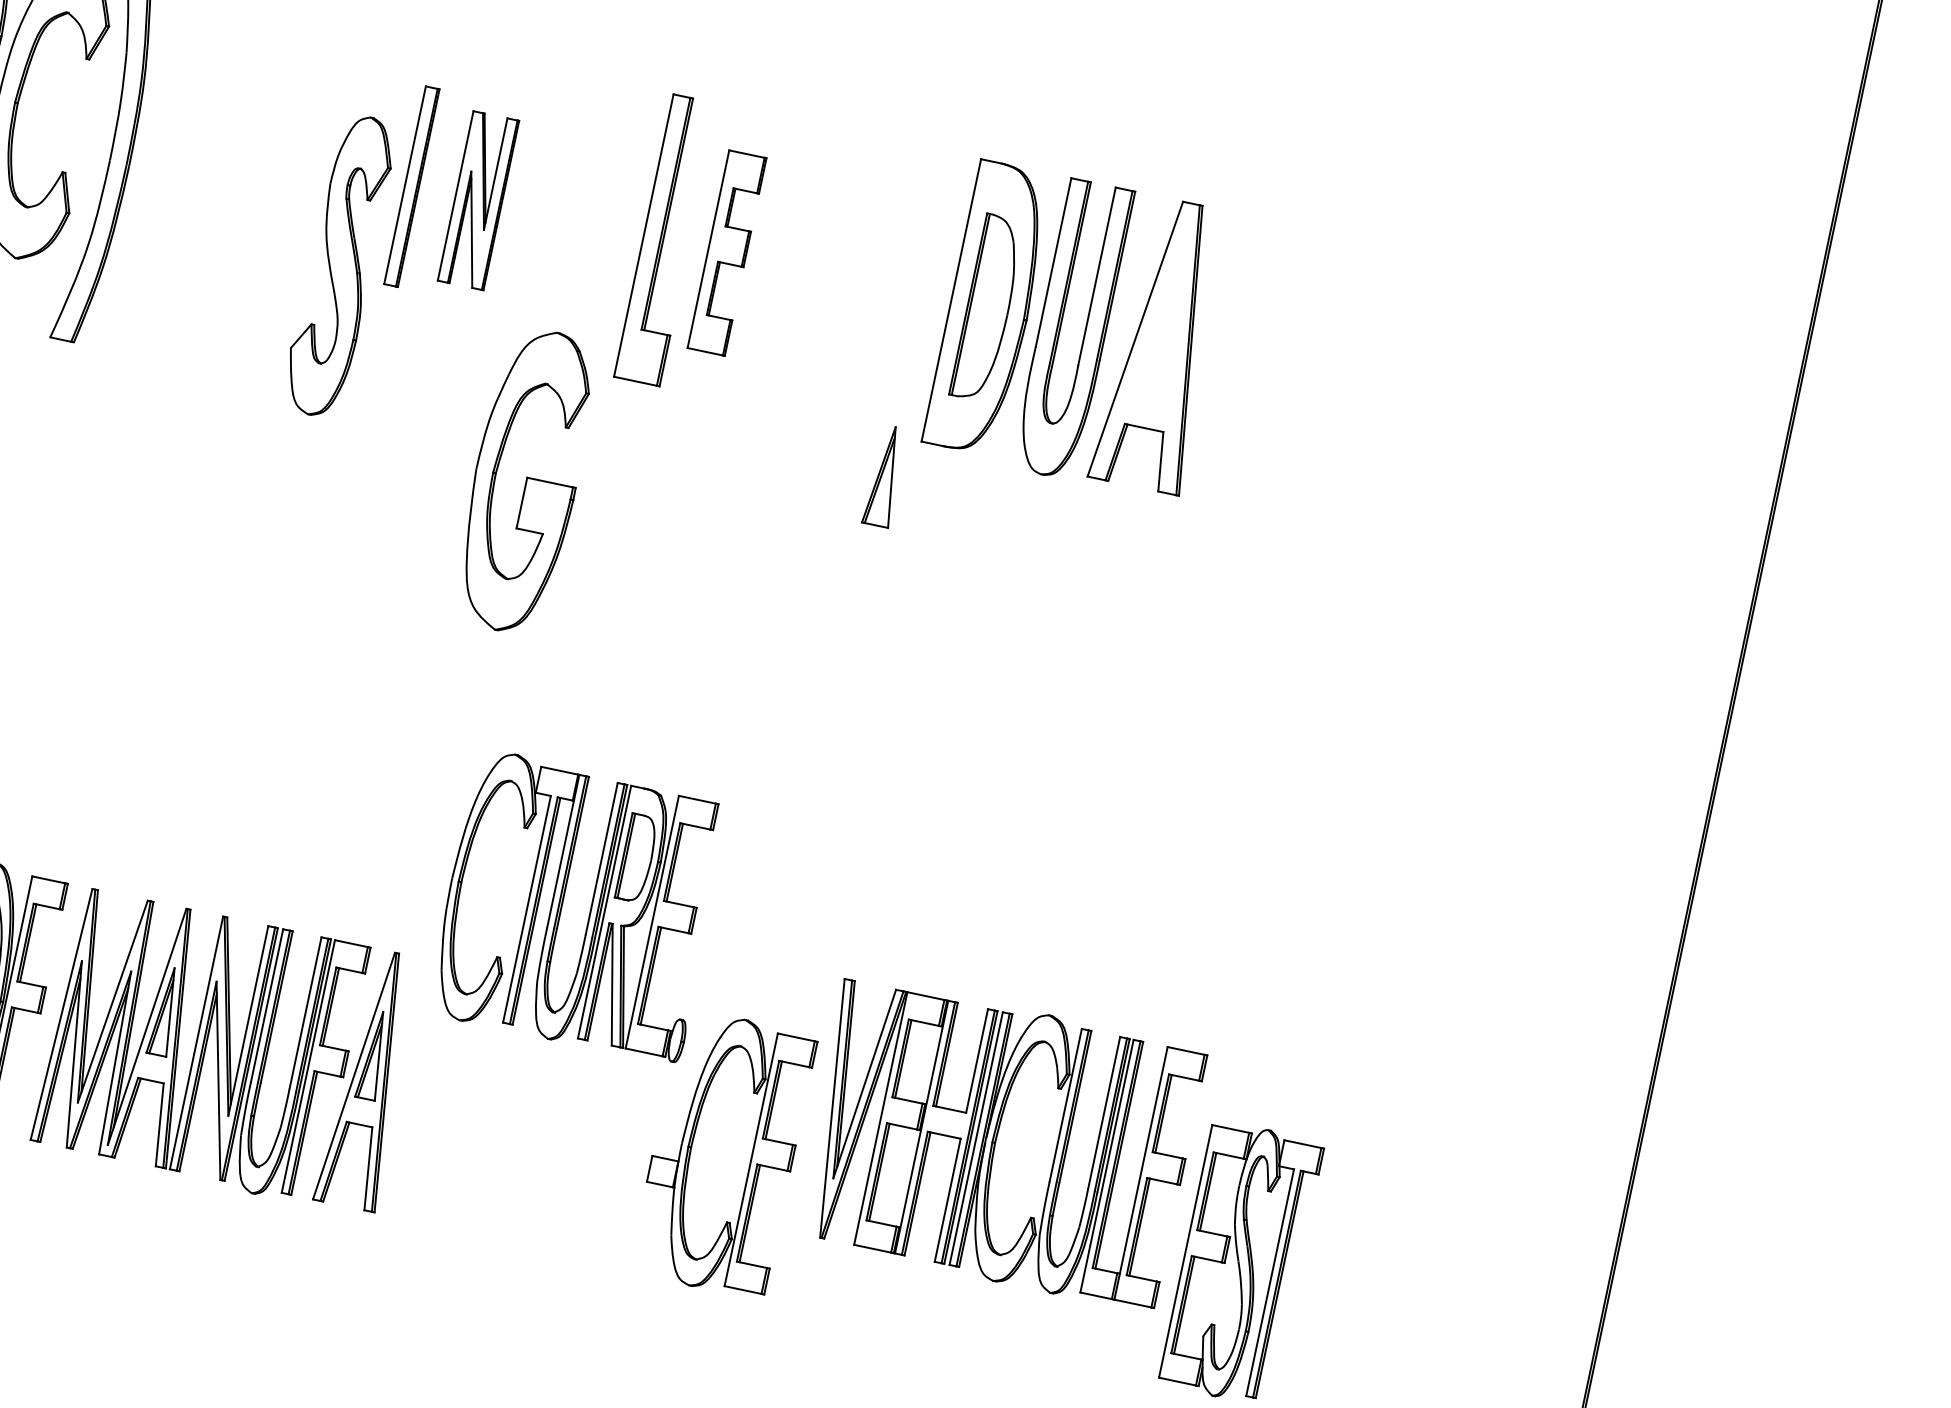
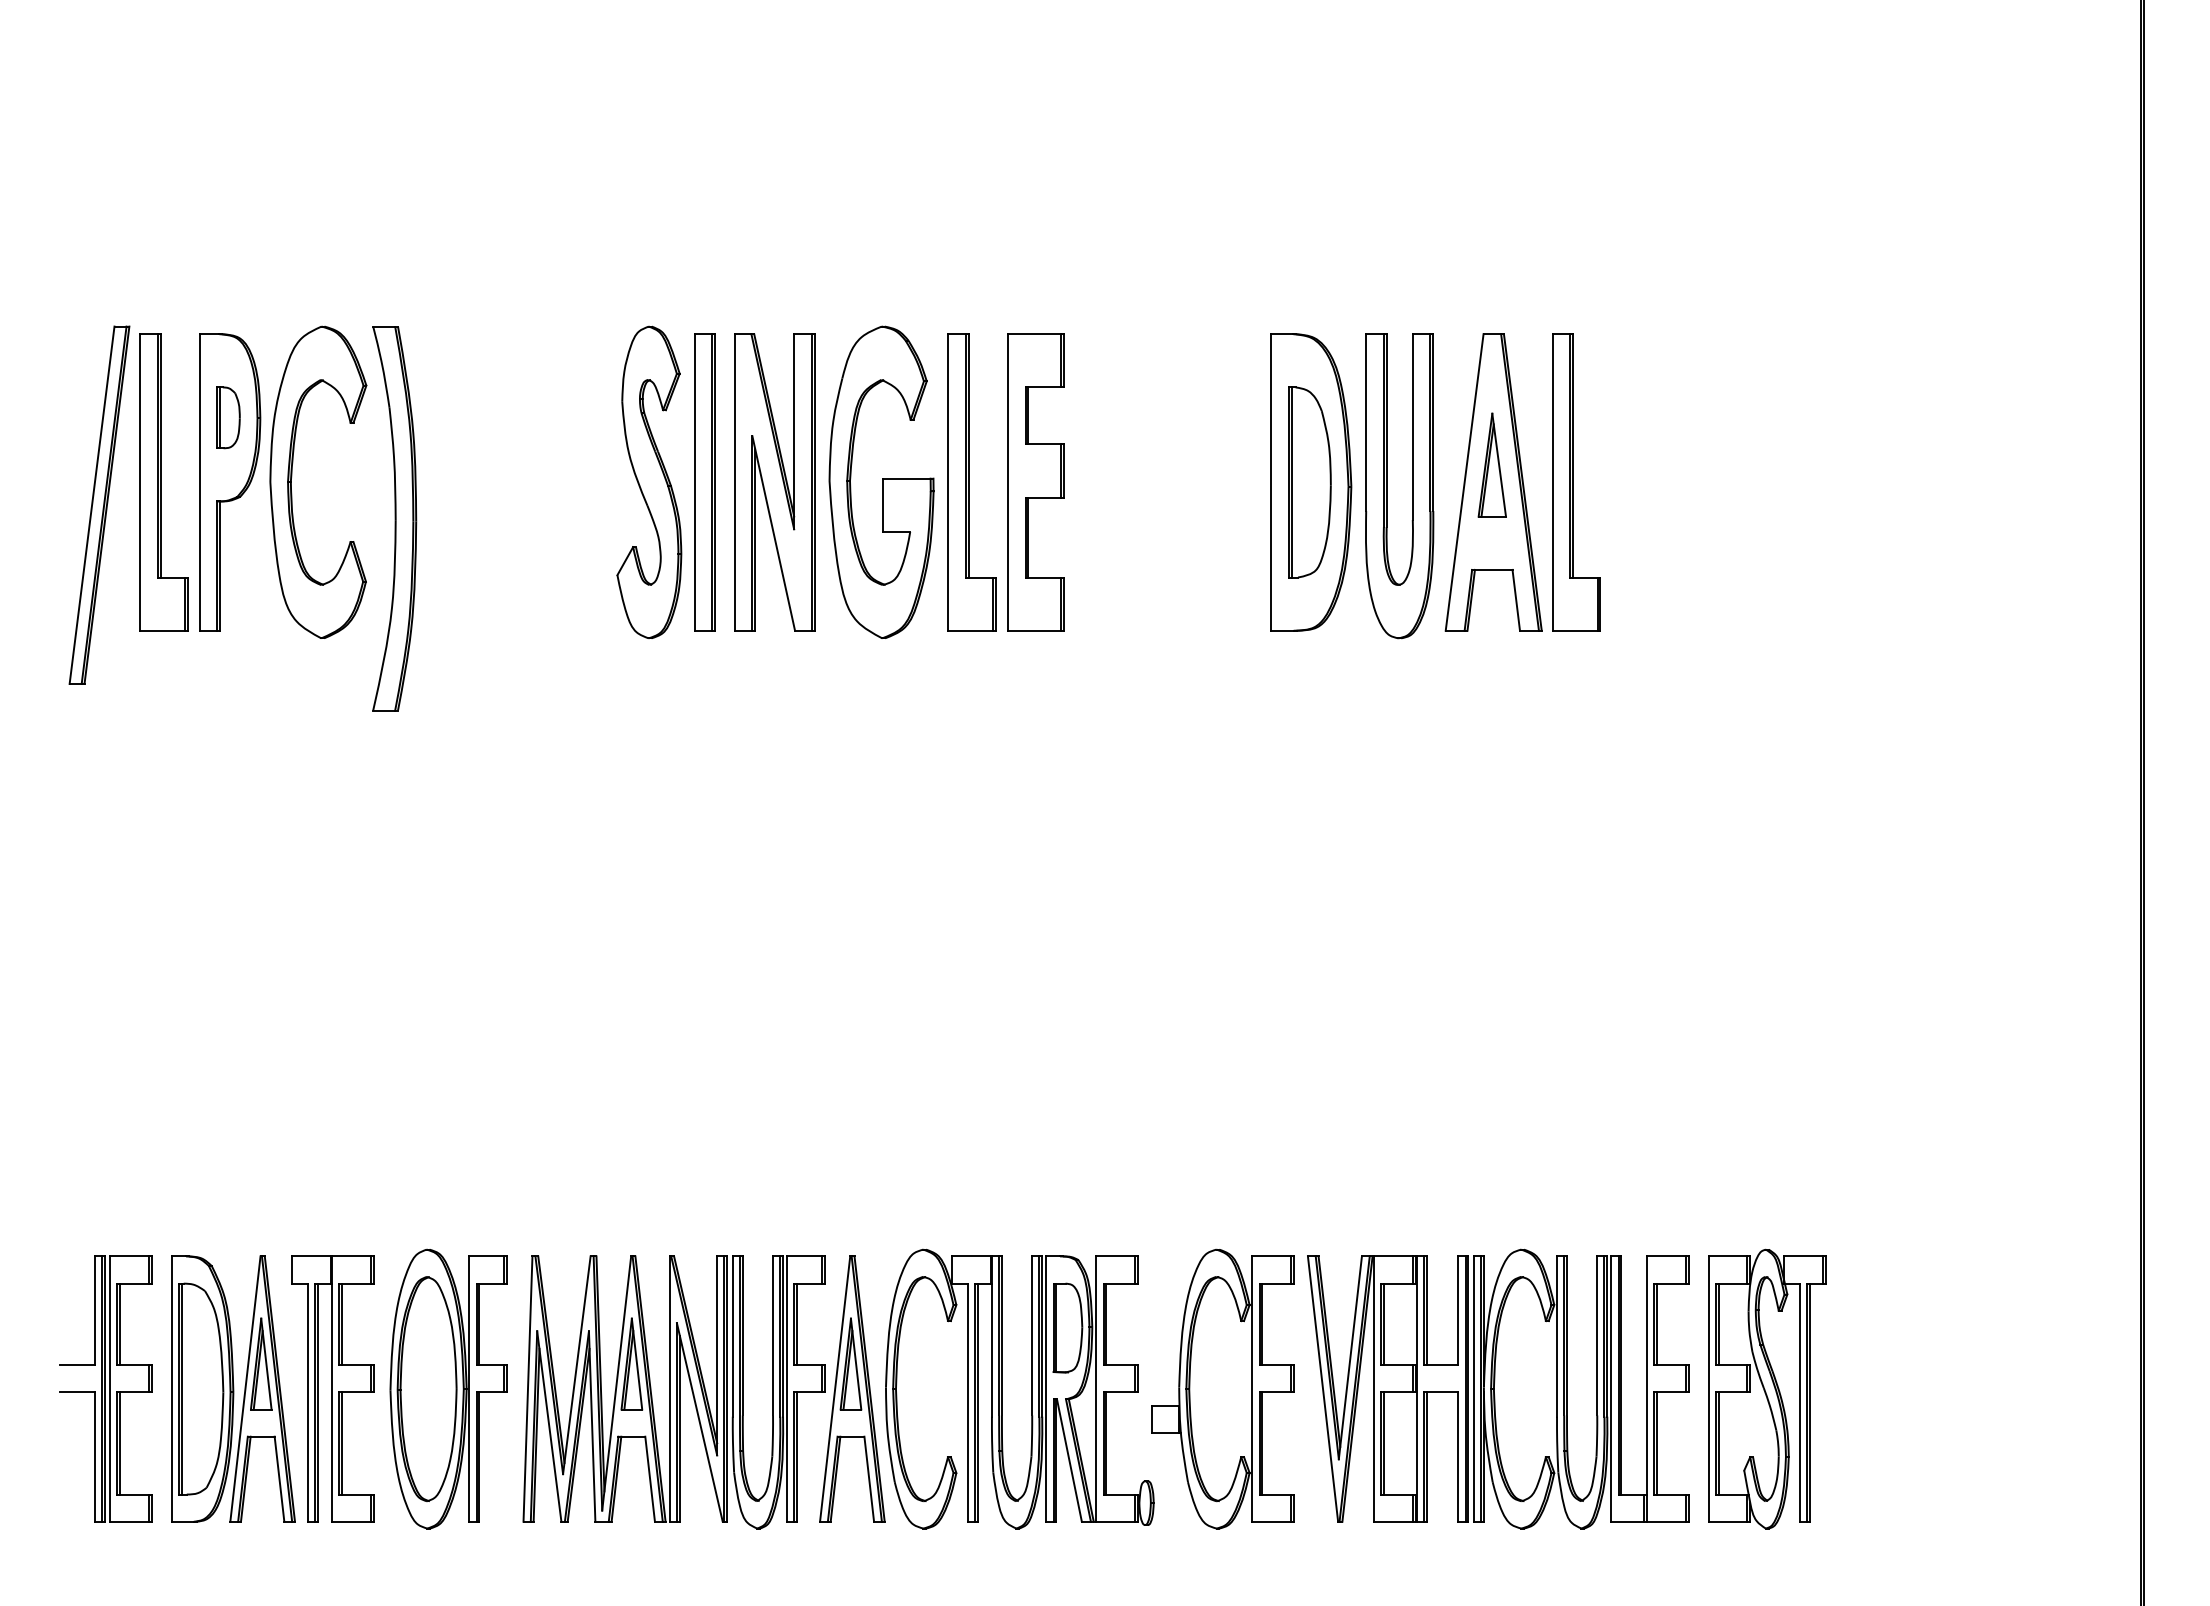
part: (411, 186) -> (704, 482), size x1.43
part: (478, 200) -> (774, 482), size x1.67
part: (726, 253) -> (1035, 482), size x1.43
part: (340, 265) -> (649, 481), moved
part: (1241, 361) -> (1576, 482), added
part: (884, 475) -> (1491, 464), moved
part: (525, 480) -> (881, 481), moved
part: (590, 908) -> (1031, 1388), moved
part: (999, 1142) -> (1498, 1388), moved

